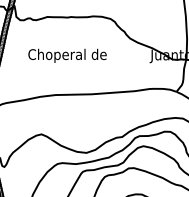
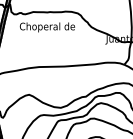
text: (66, 55) -> (46, 27), moved

